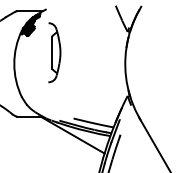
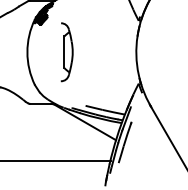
part: (54, 52) -> (66, 52), moved

